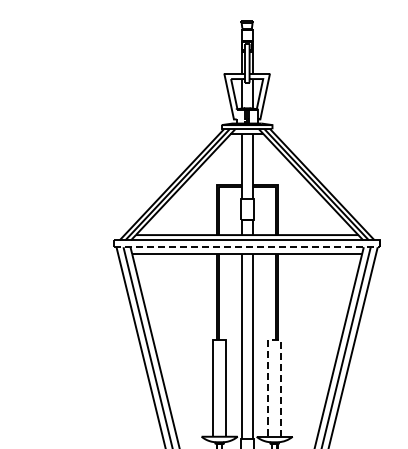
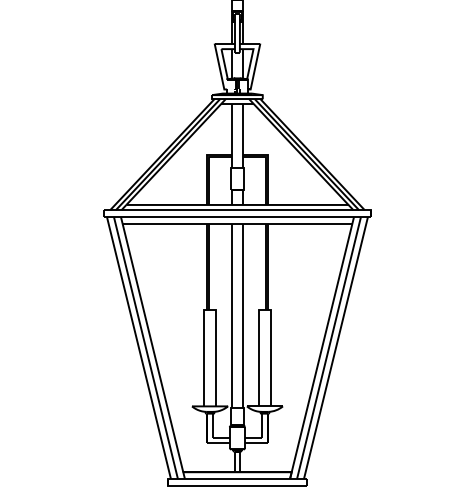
line: (247, 247) -> (237, 217), dashed -> solid
line: (274, 339) -> (264, 309), dashed -> solid

